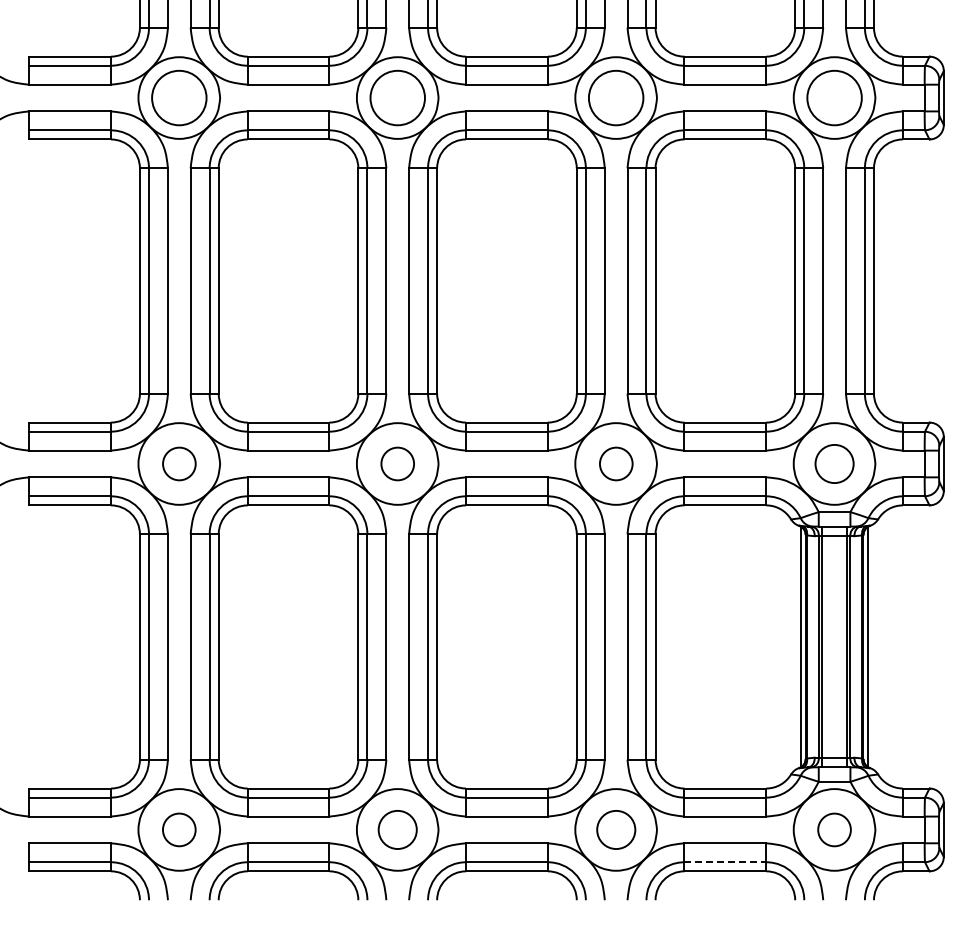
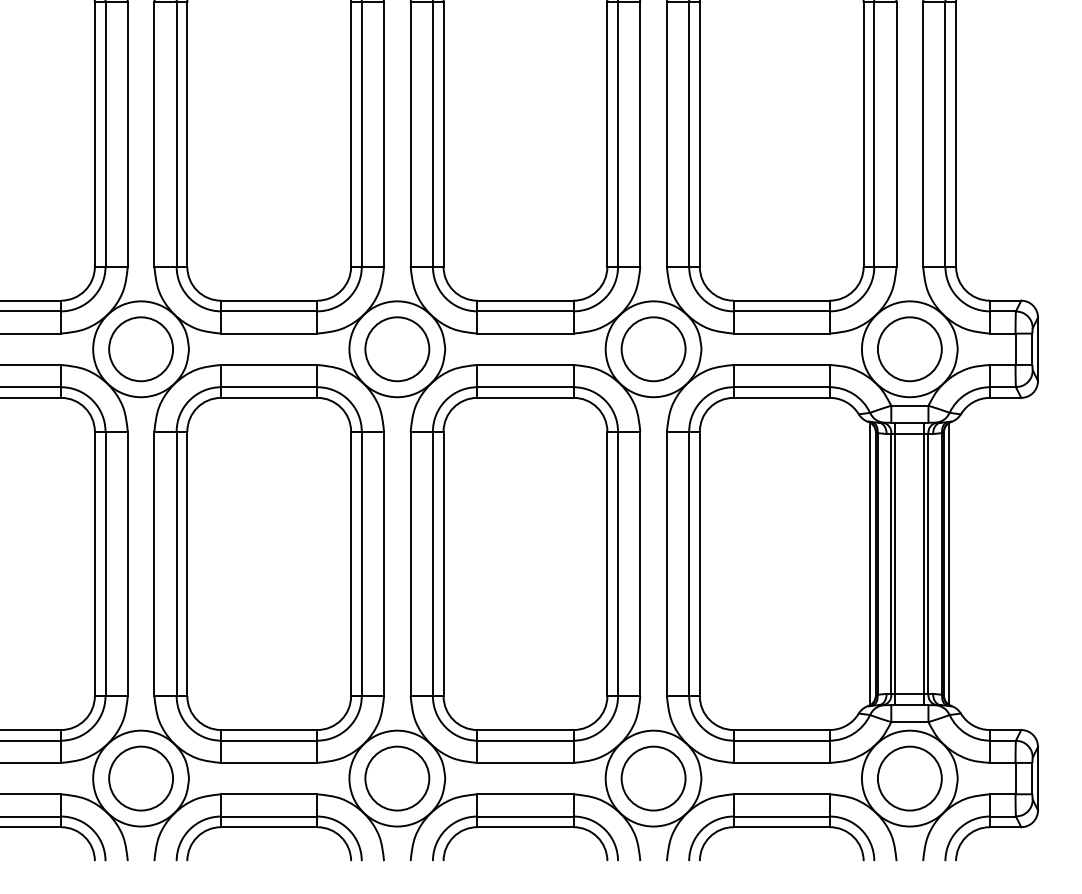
circle: (179, 463) -> (141, 348), size x1.67
circle: (397, 463) -> (397, 348), size x1.67
circle: (616, 463) -> (654, 348), size x1.67
circle: (834, 463) -> (909, 348), size x1.43
circle: (179, 829) -> (141, 778), size x1.67
circle: (397, 829) -> (397, 778), size x1.43
circle: (616, 829) -> (654, 778), size x1.43
circle: (834, 829) -> (909, 778), size x1.67
line: (725, 862) -> (781, 816), dashed -> solid

